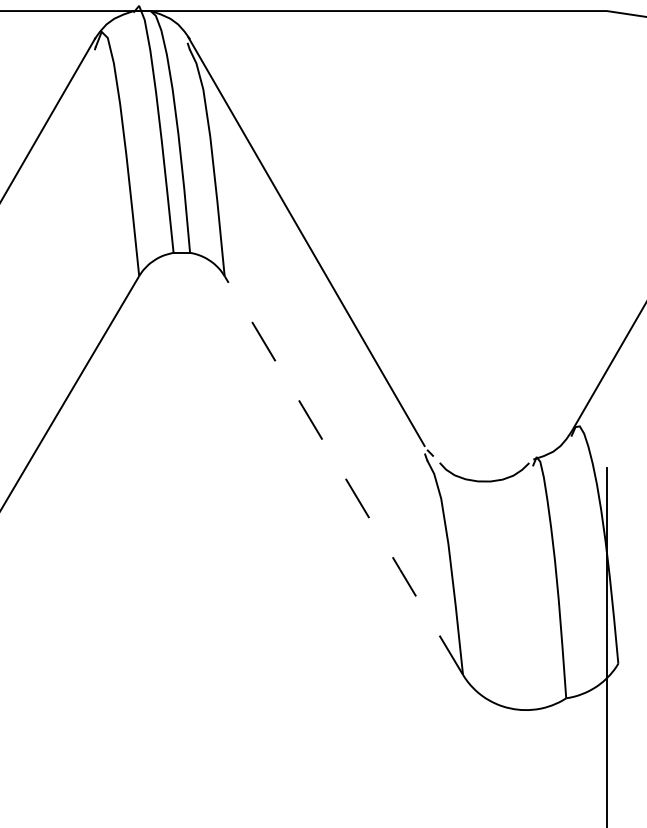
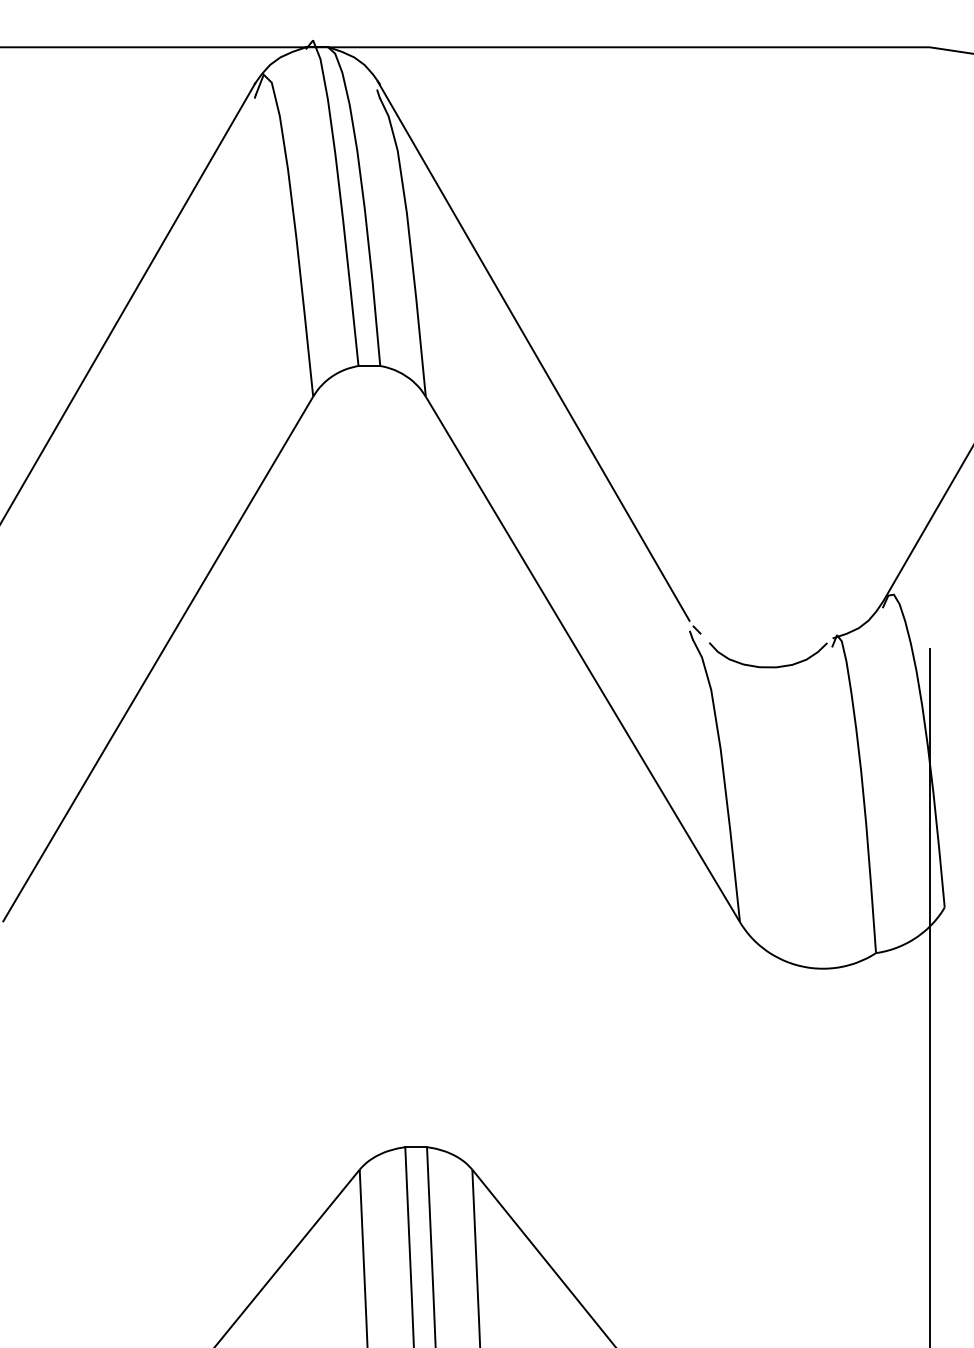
line: (343, 475) -> (582, 659), dashed -> solid

